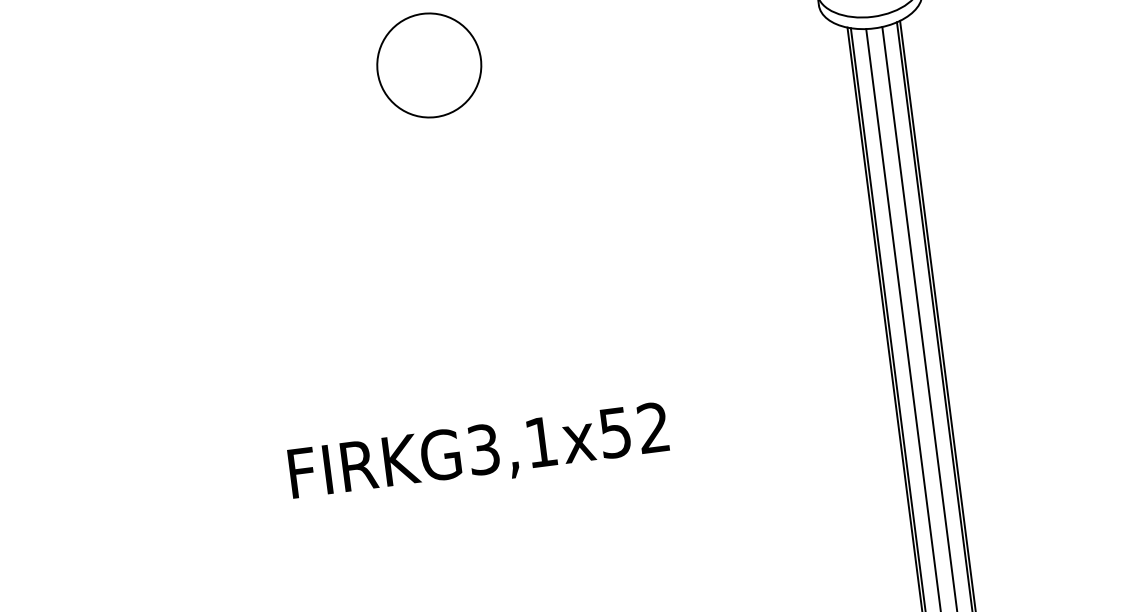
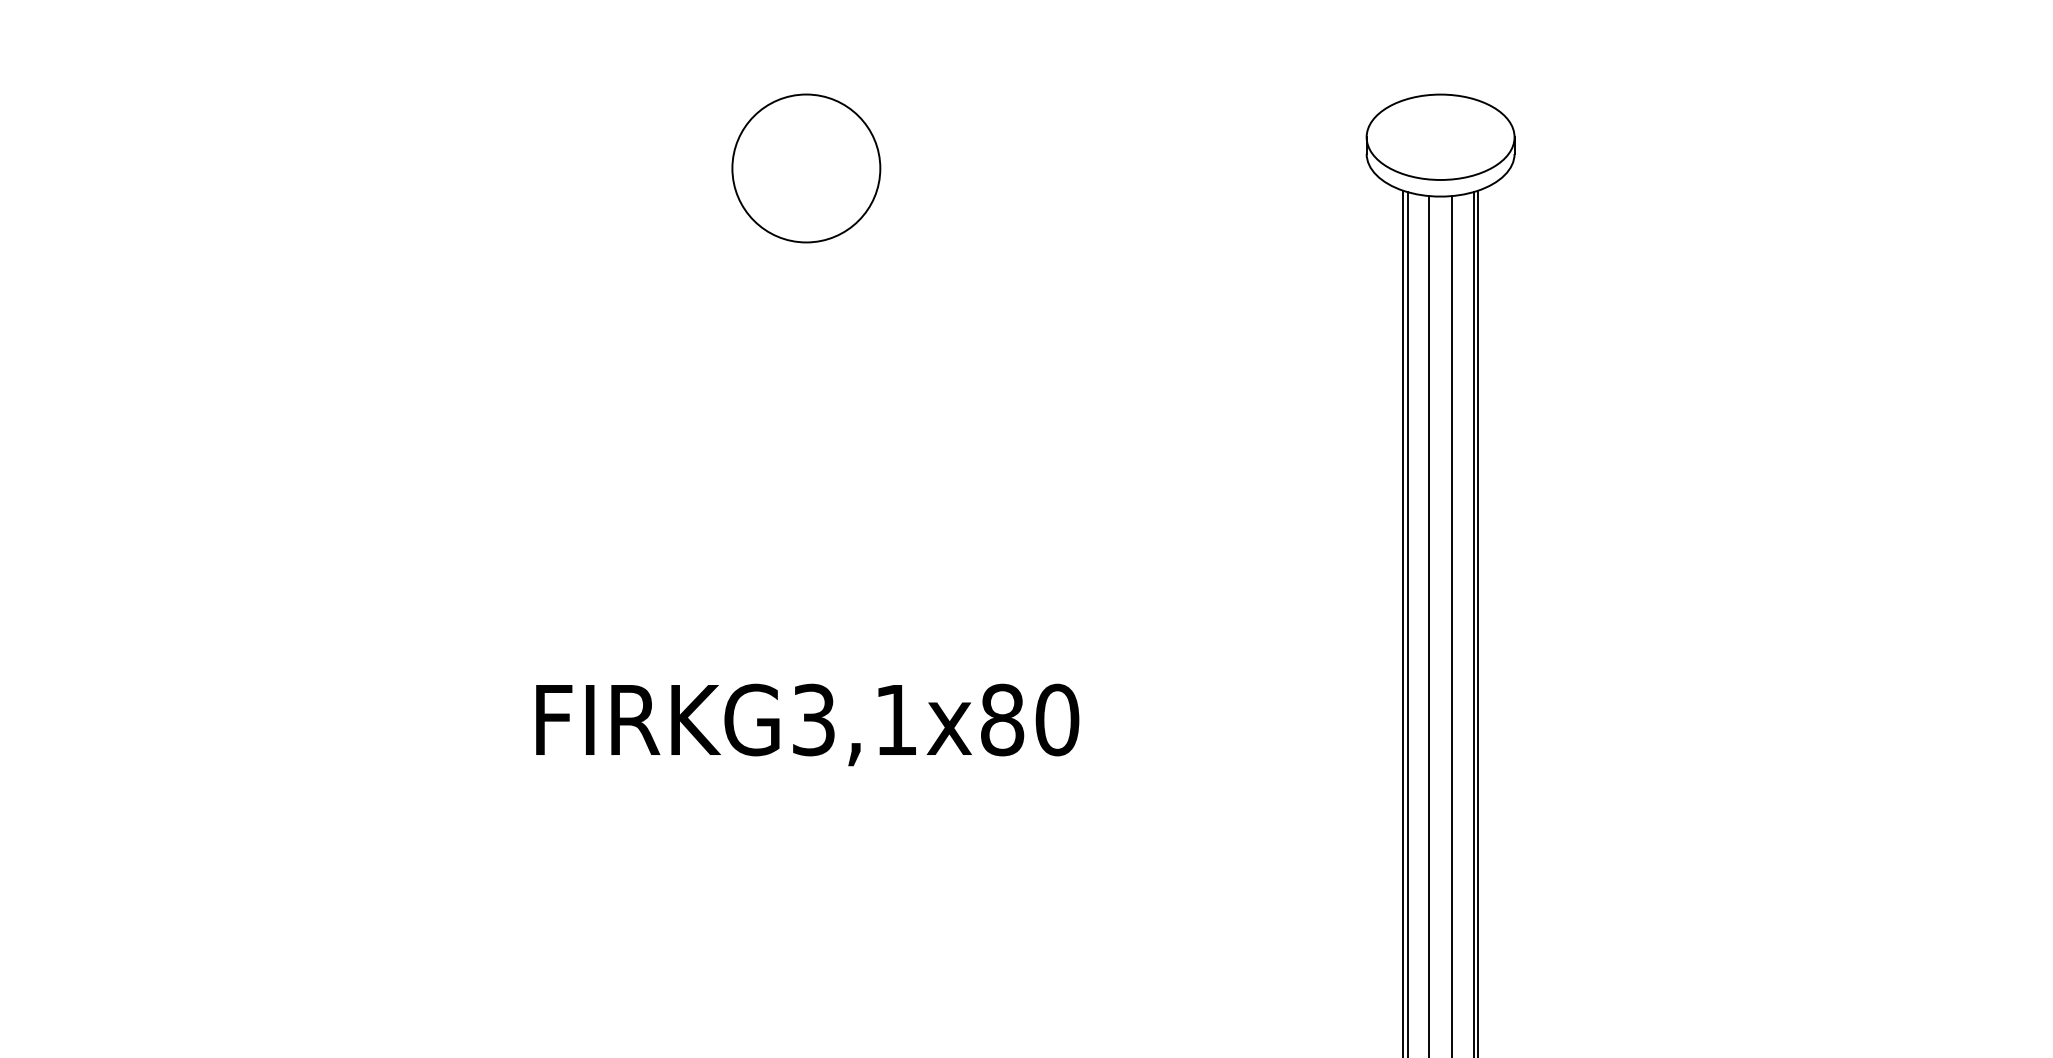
text: (634, 429) -> (1030, 719), FIRKG3,1x52 -> FIRKG3,1x80

